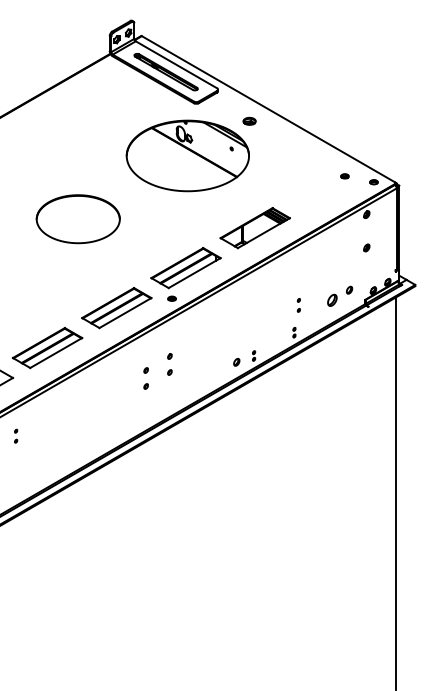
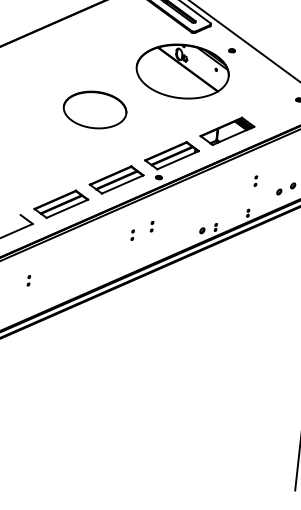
part: (249, 121) -> (231, 50), size x0.62
part: (331, 299) -> (278, 191), size x0.62
part: (298, 305) -> (255, 181), moved
part: (170, 363) -> (152, 226), size x0.62
part: (145, 377) -> (132, 234), size x0.62
part: (16, 435) -> (29, 280), moved

